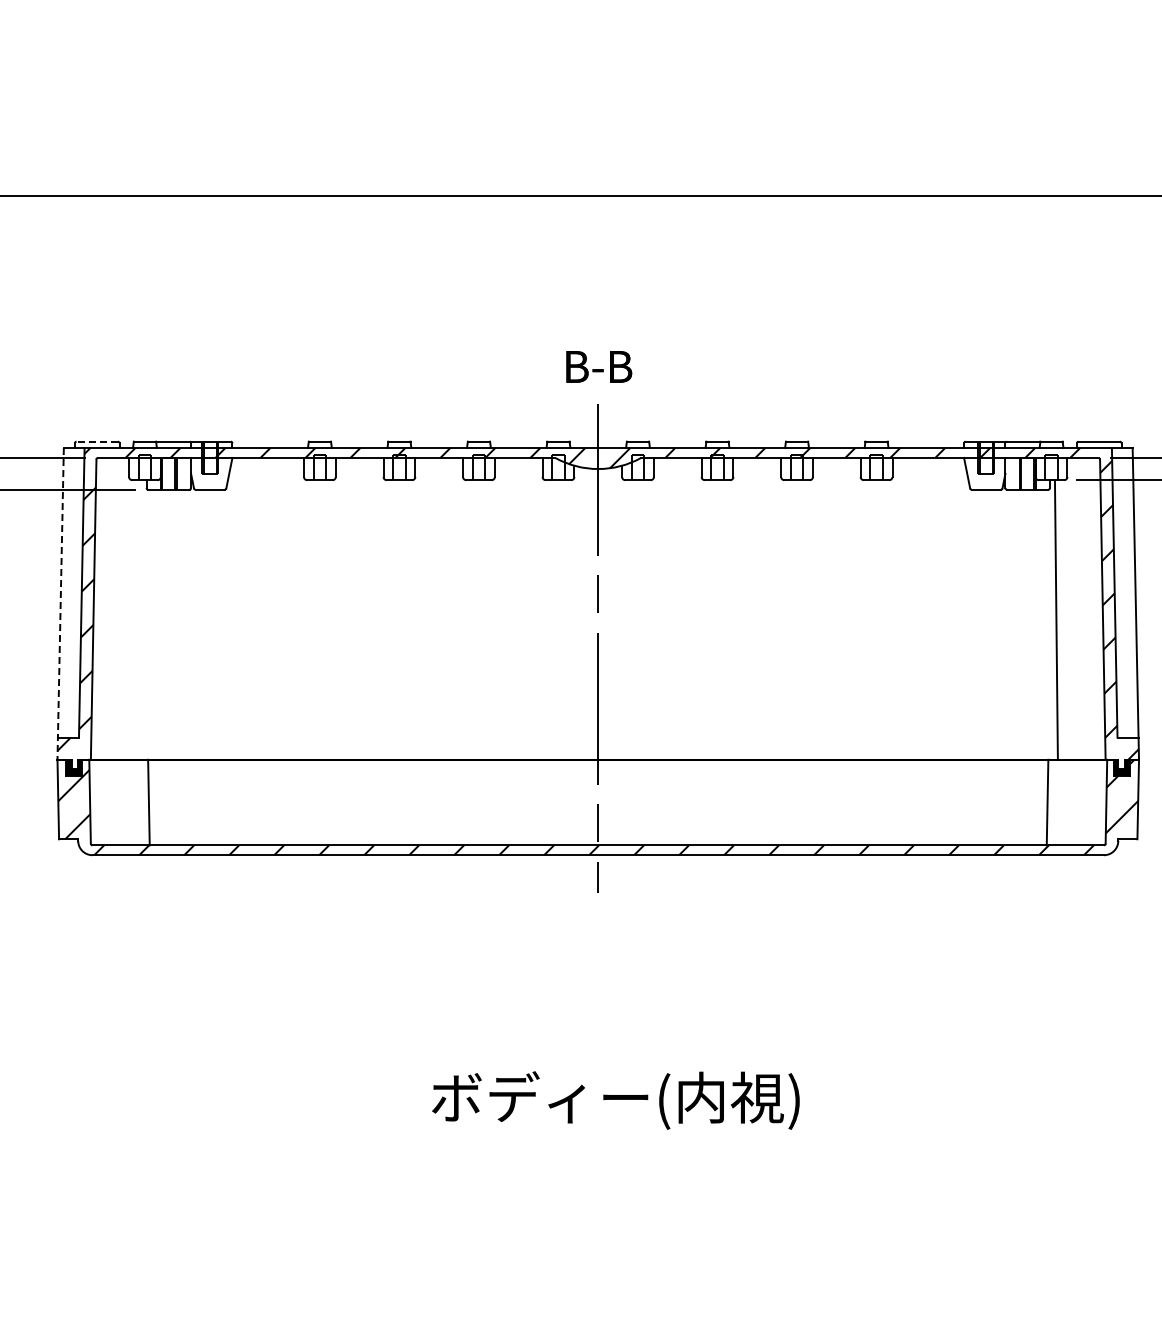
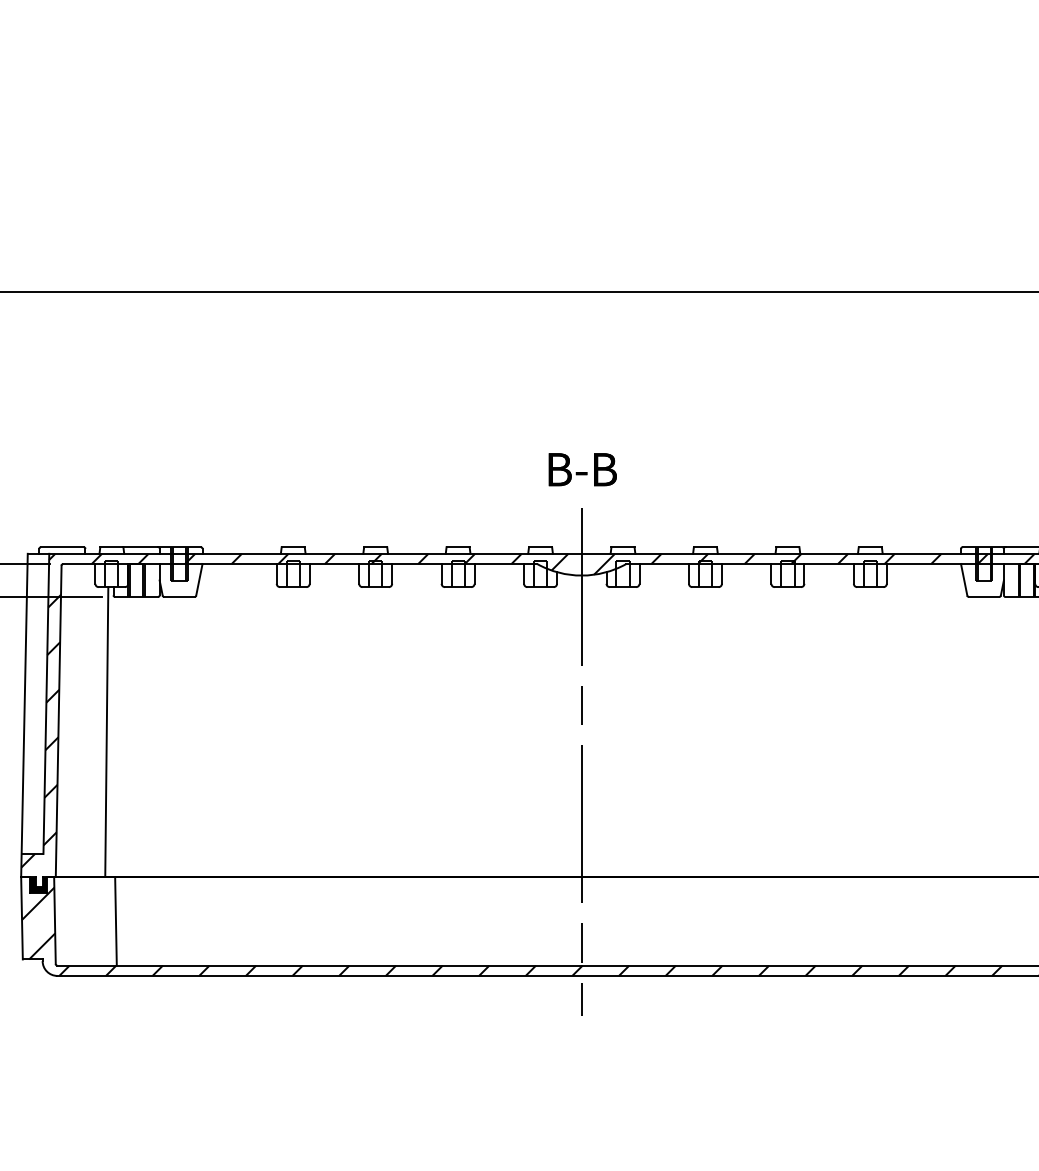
line: (97, 441) -> (62, 547), dashed -> solid
line: (60, 603) -> (24, 714), dashed -> solid
line: (139, 619) -> (106, 731), added

